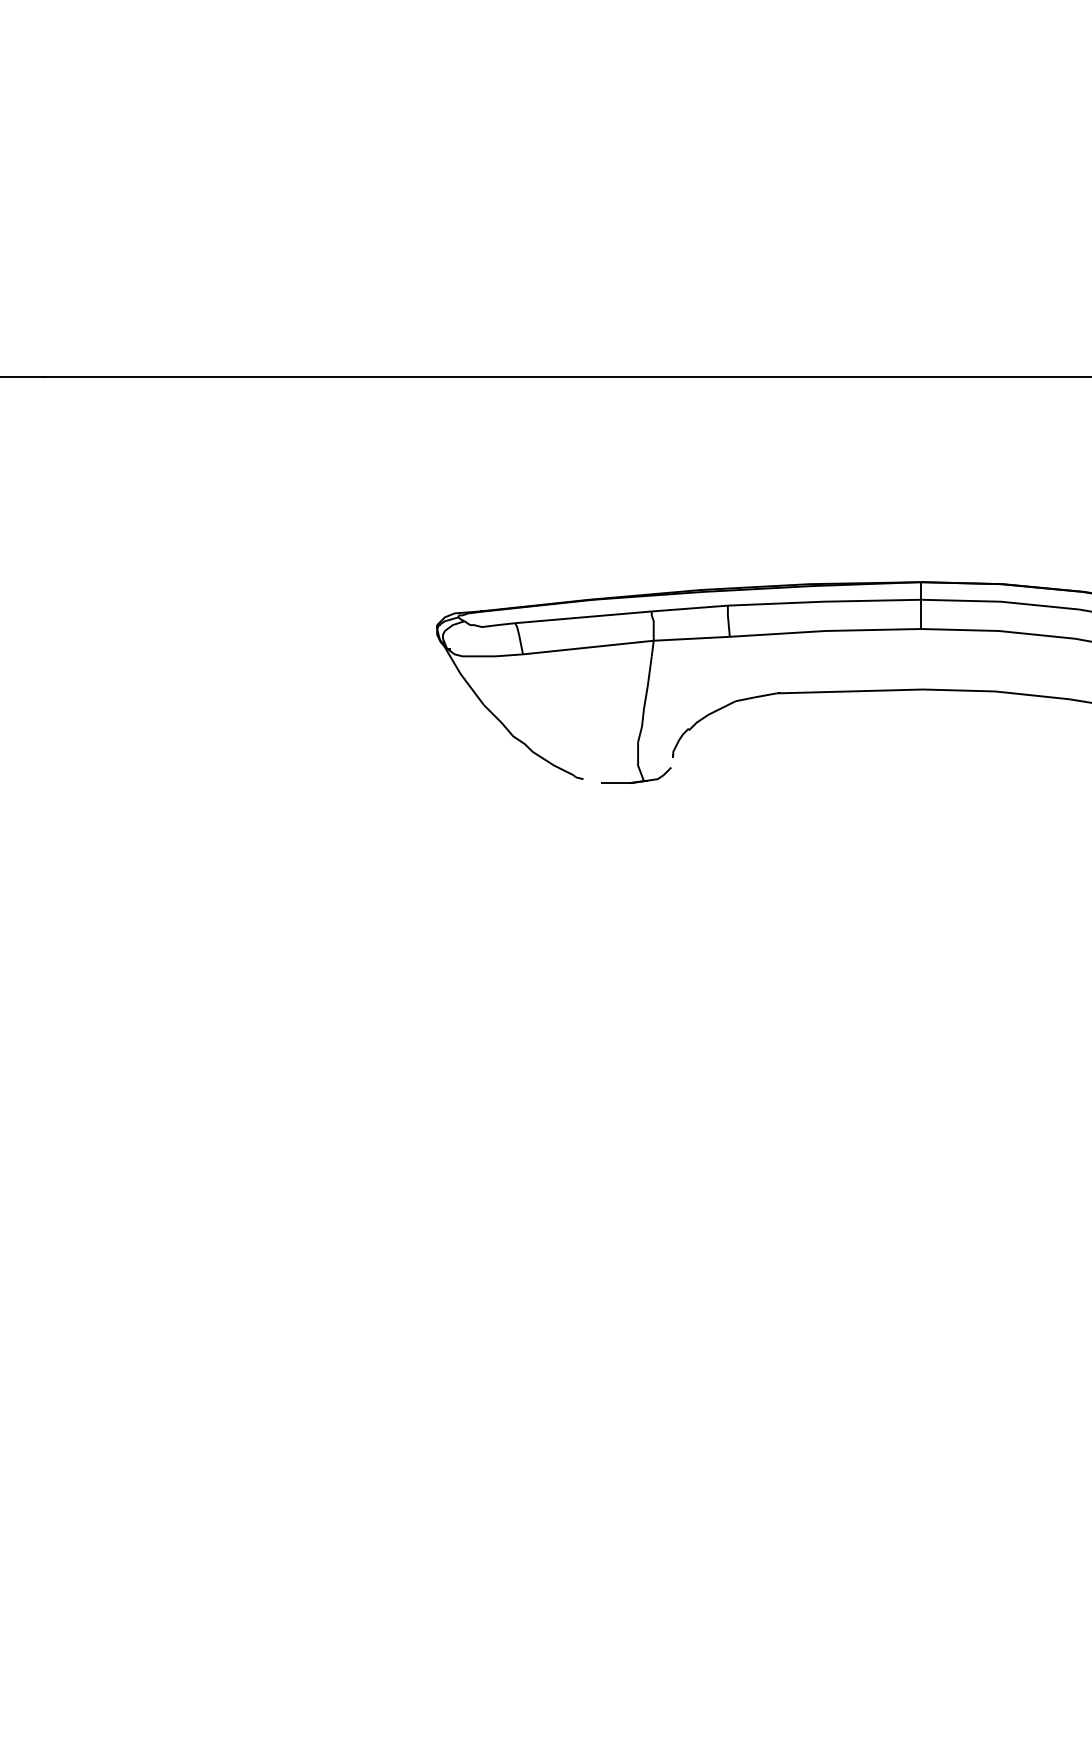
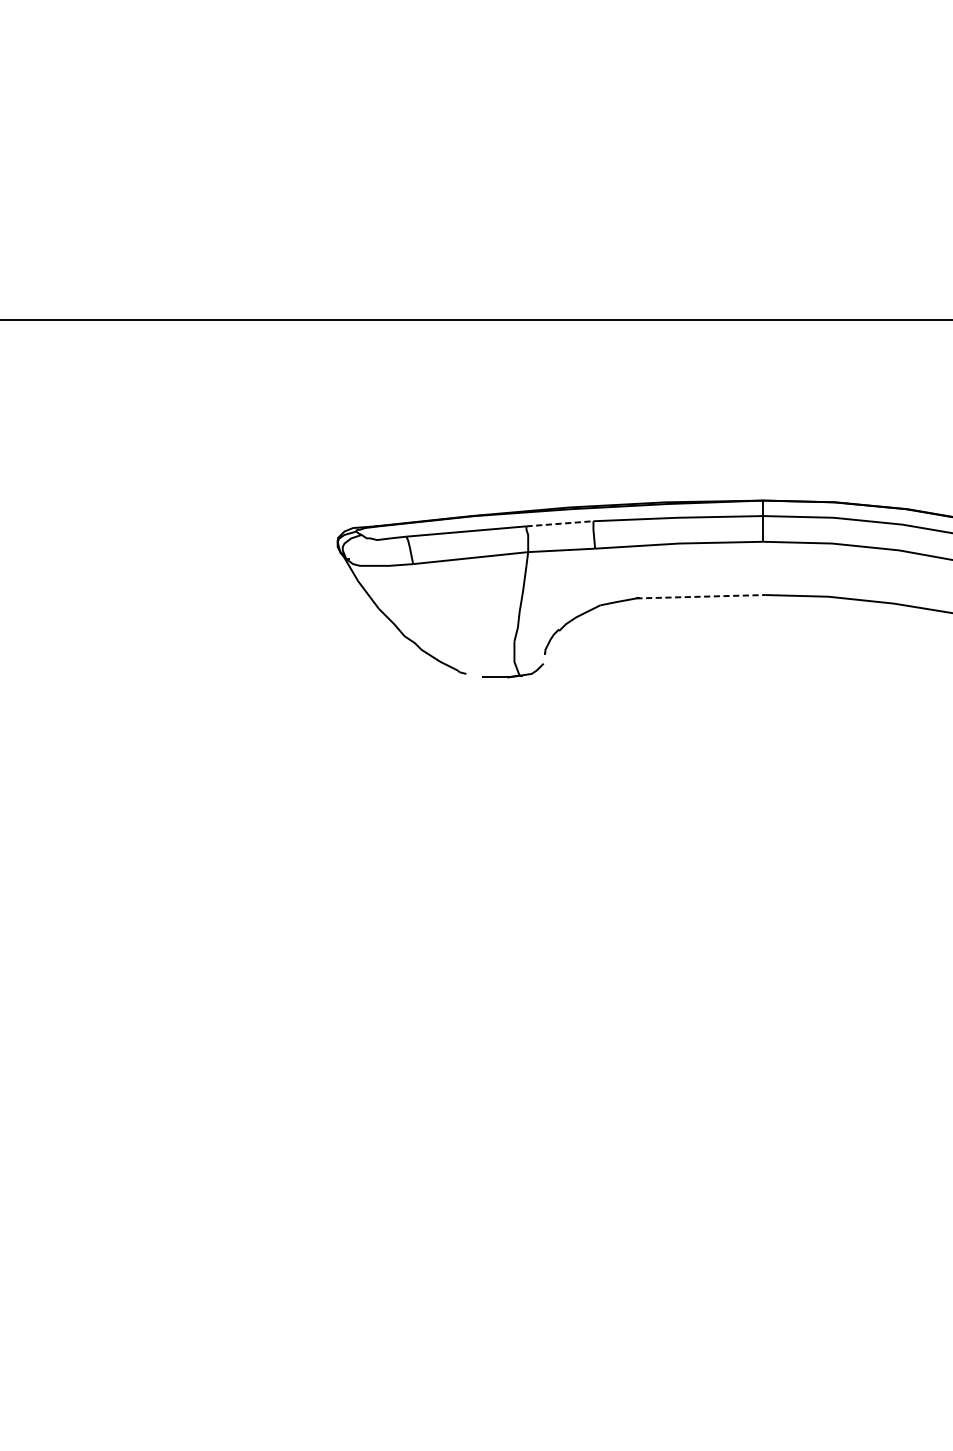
line: (690, 608) -> (560, 523), solid -> dashed
line: (850, 691) -> (701, 596), solid -> dashed

